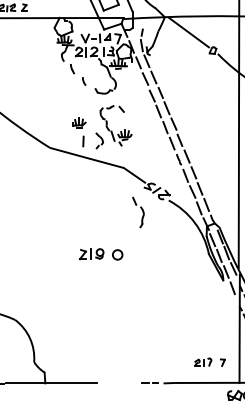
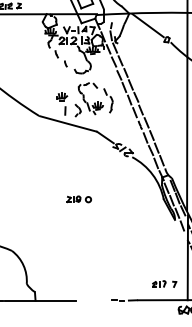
part: (138, 212) -> (108, 100), moved
part: (100, 253) -> (78, 198), size x0.71

